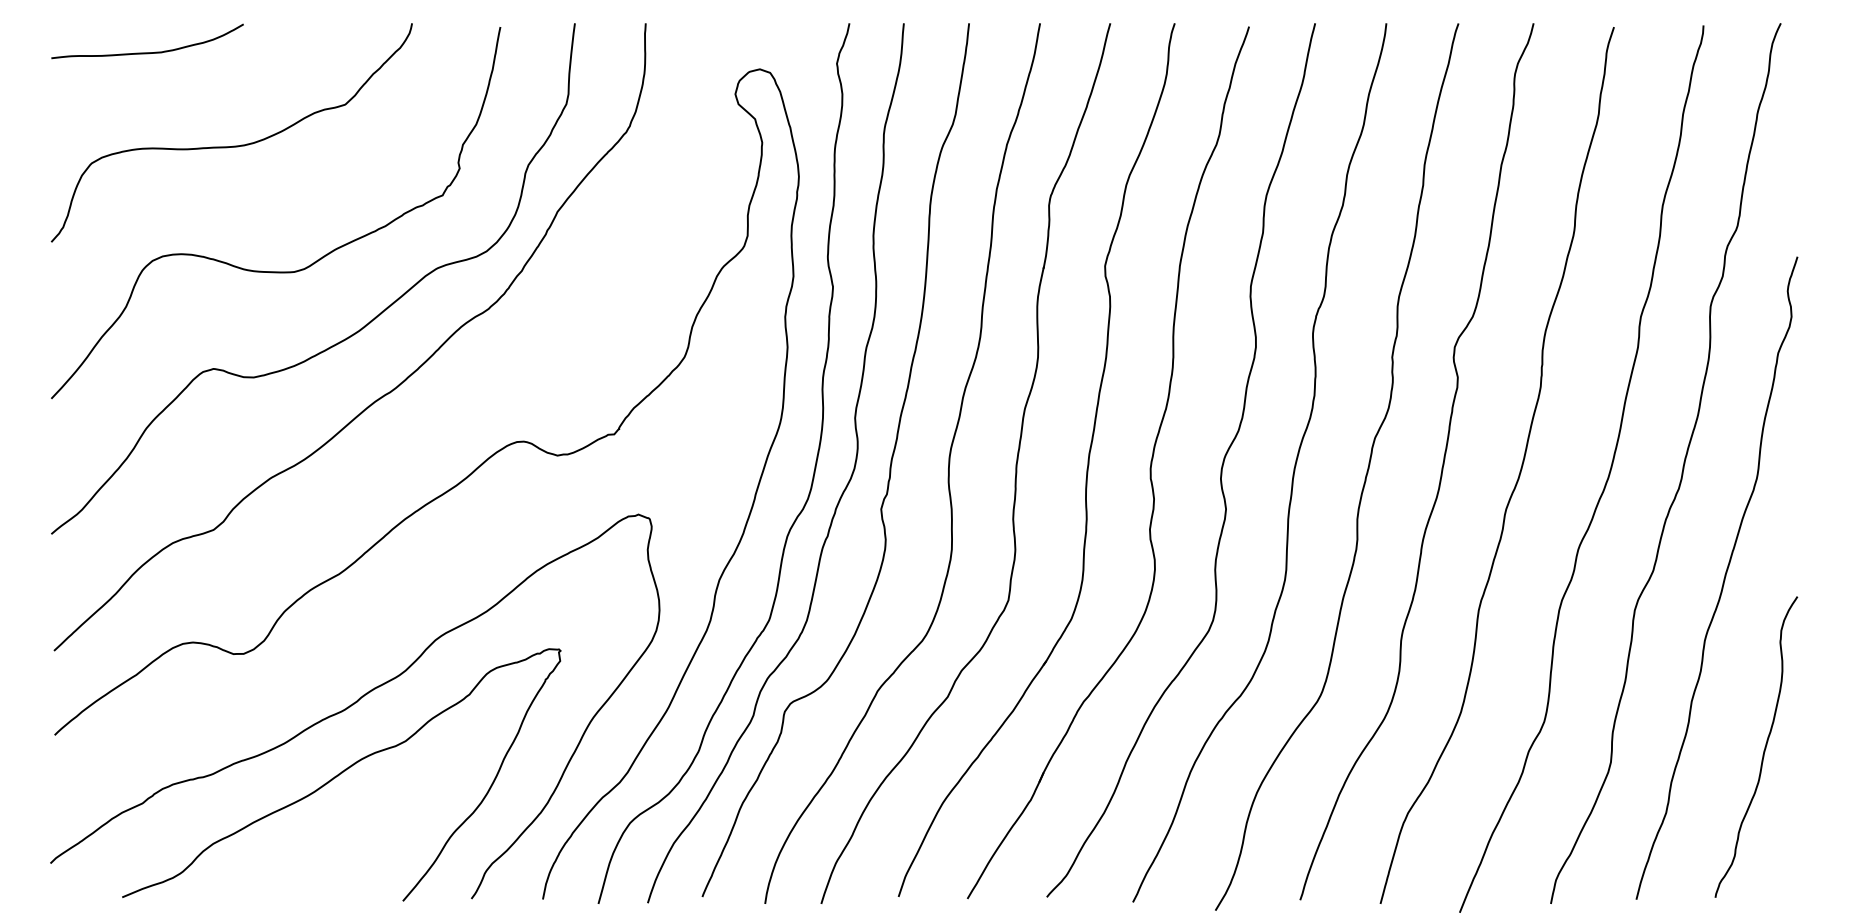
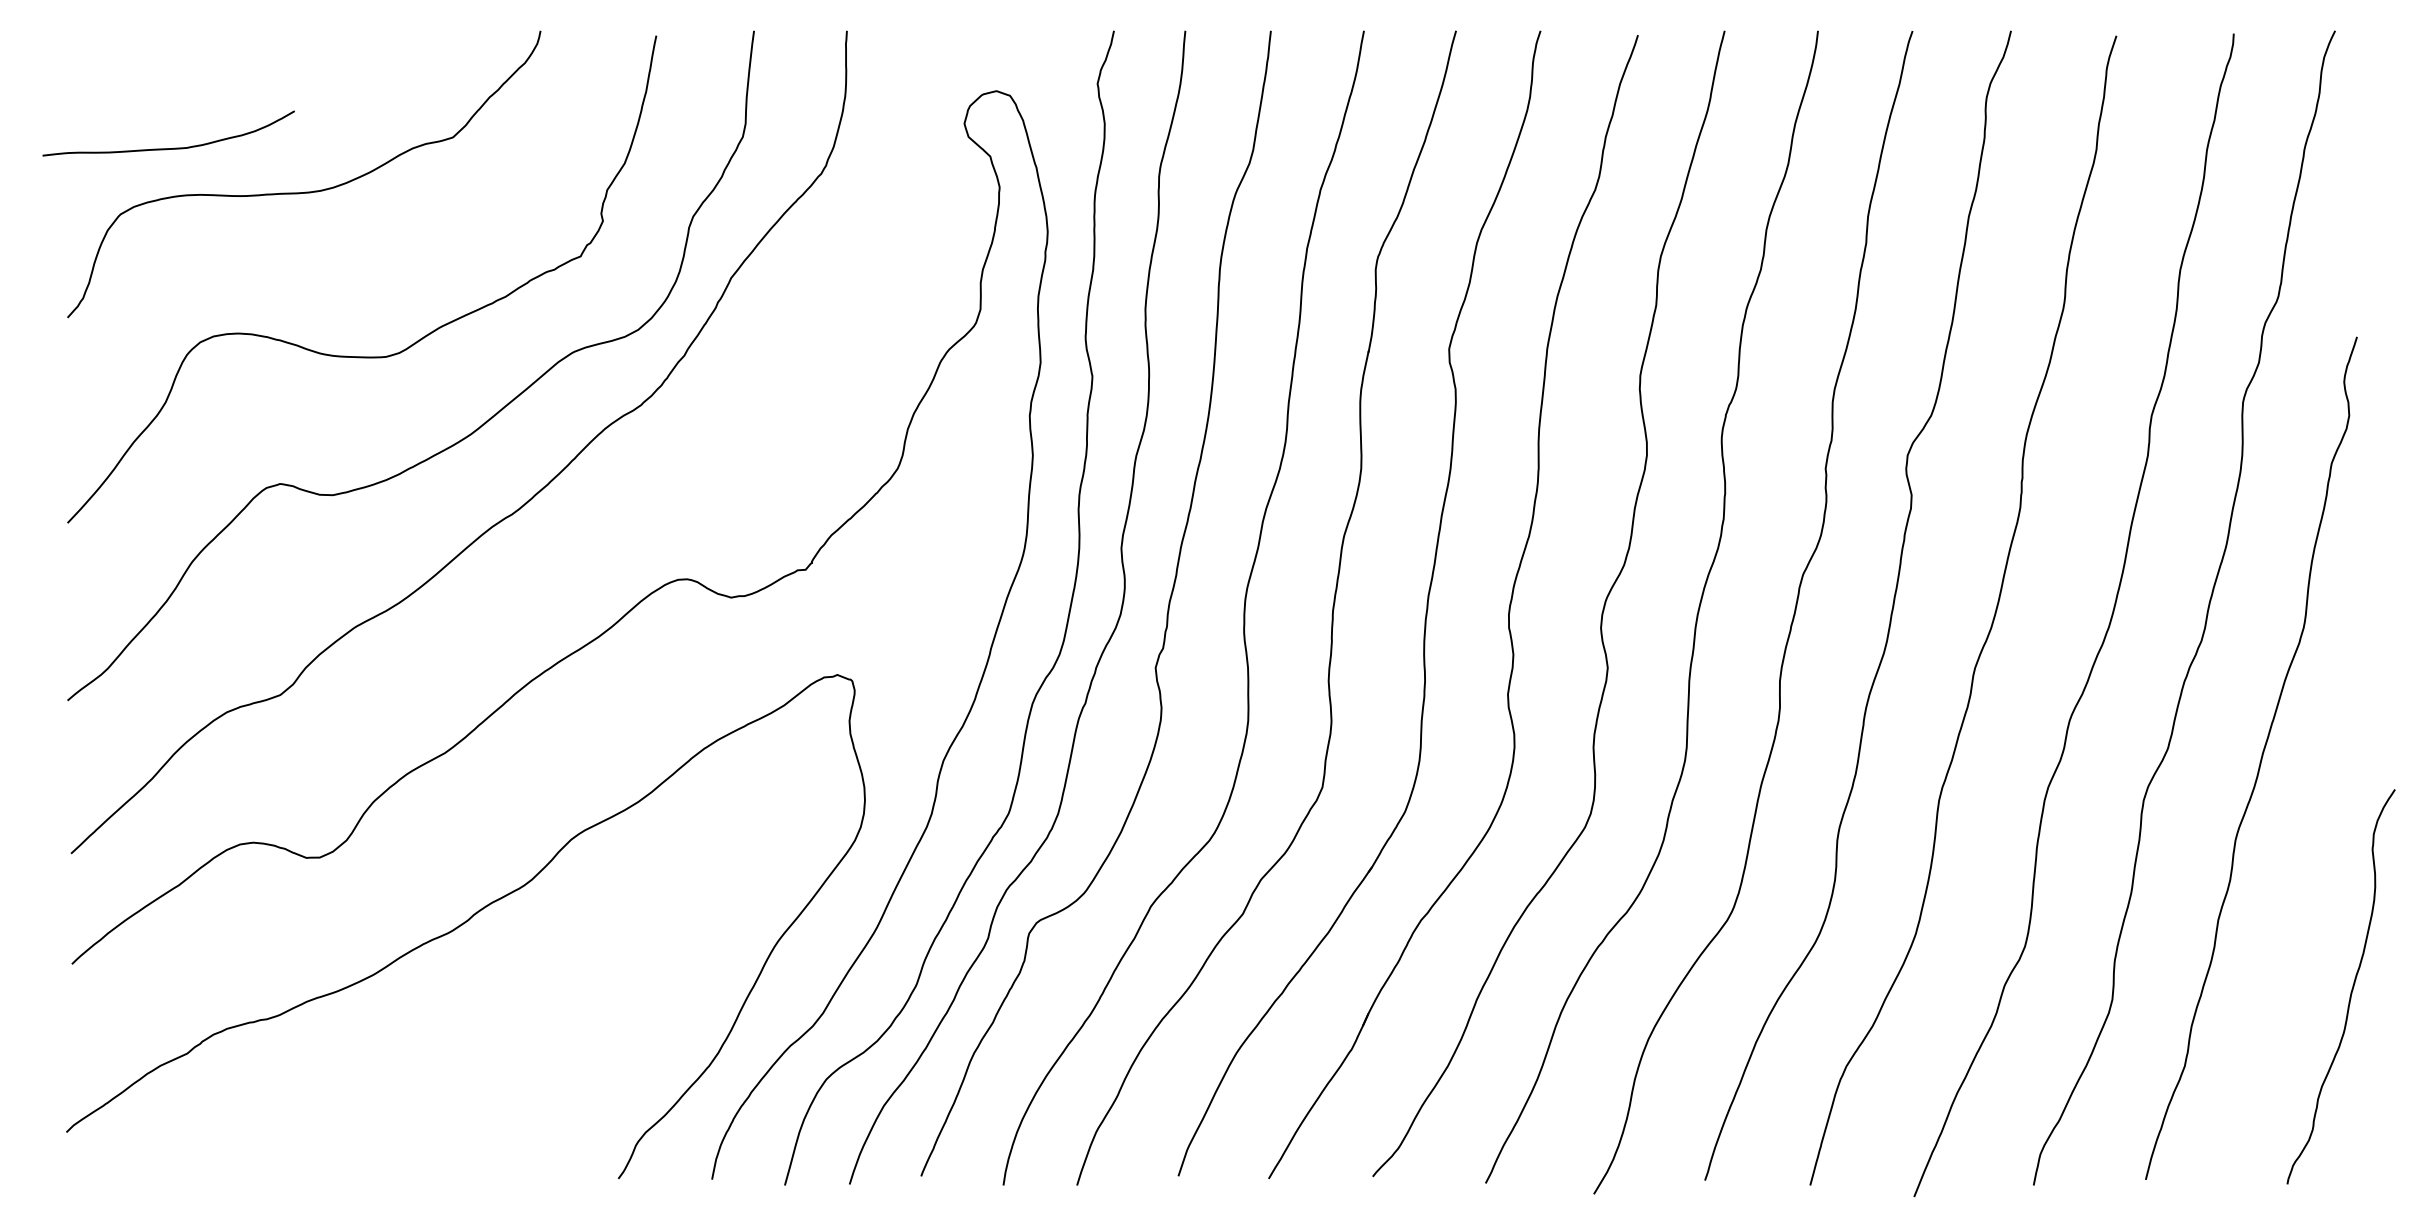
curve: (147, 52) -> (168, 148), moved
curve: (1764, 748) -> (2351, 988), moved
curve: (341, 774) -> (447, 1015), removed

